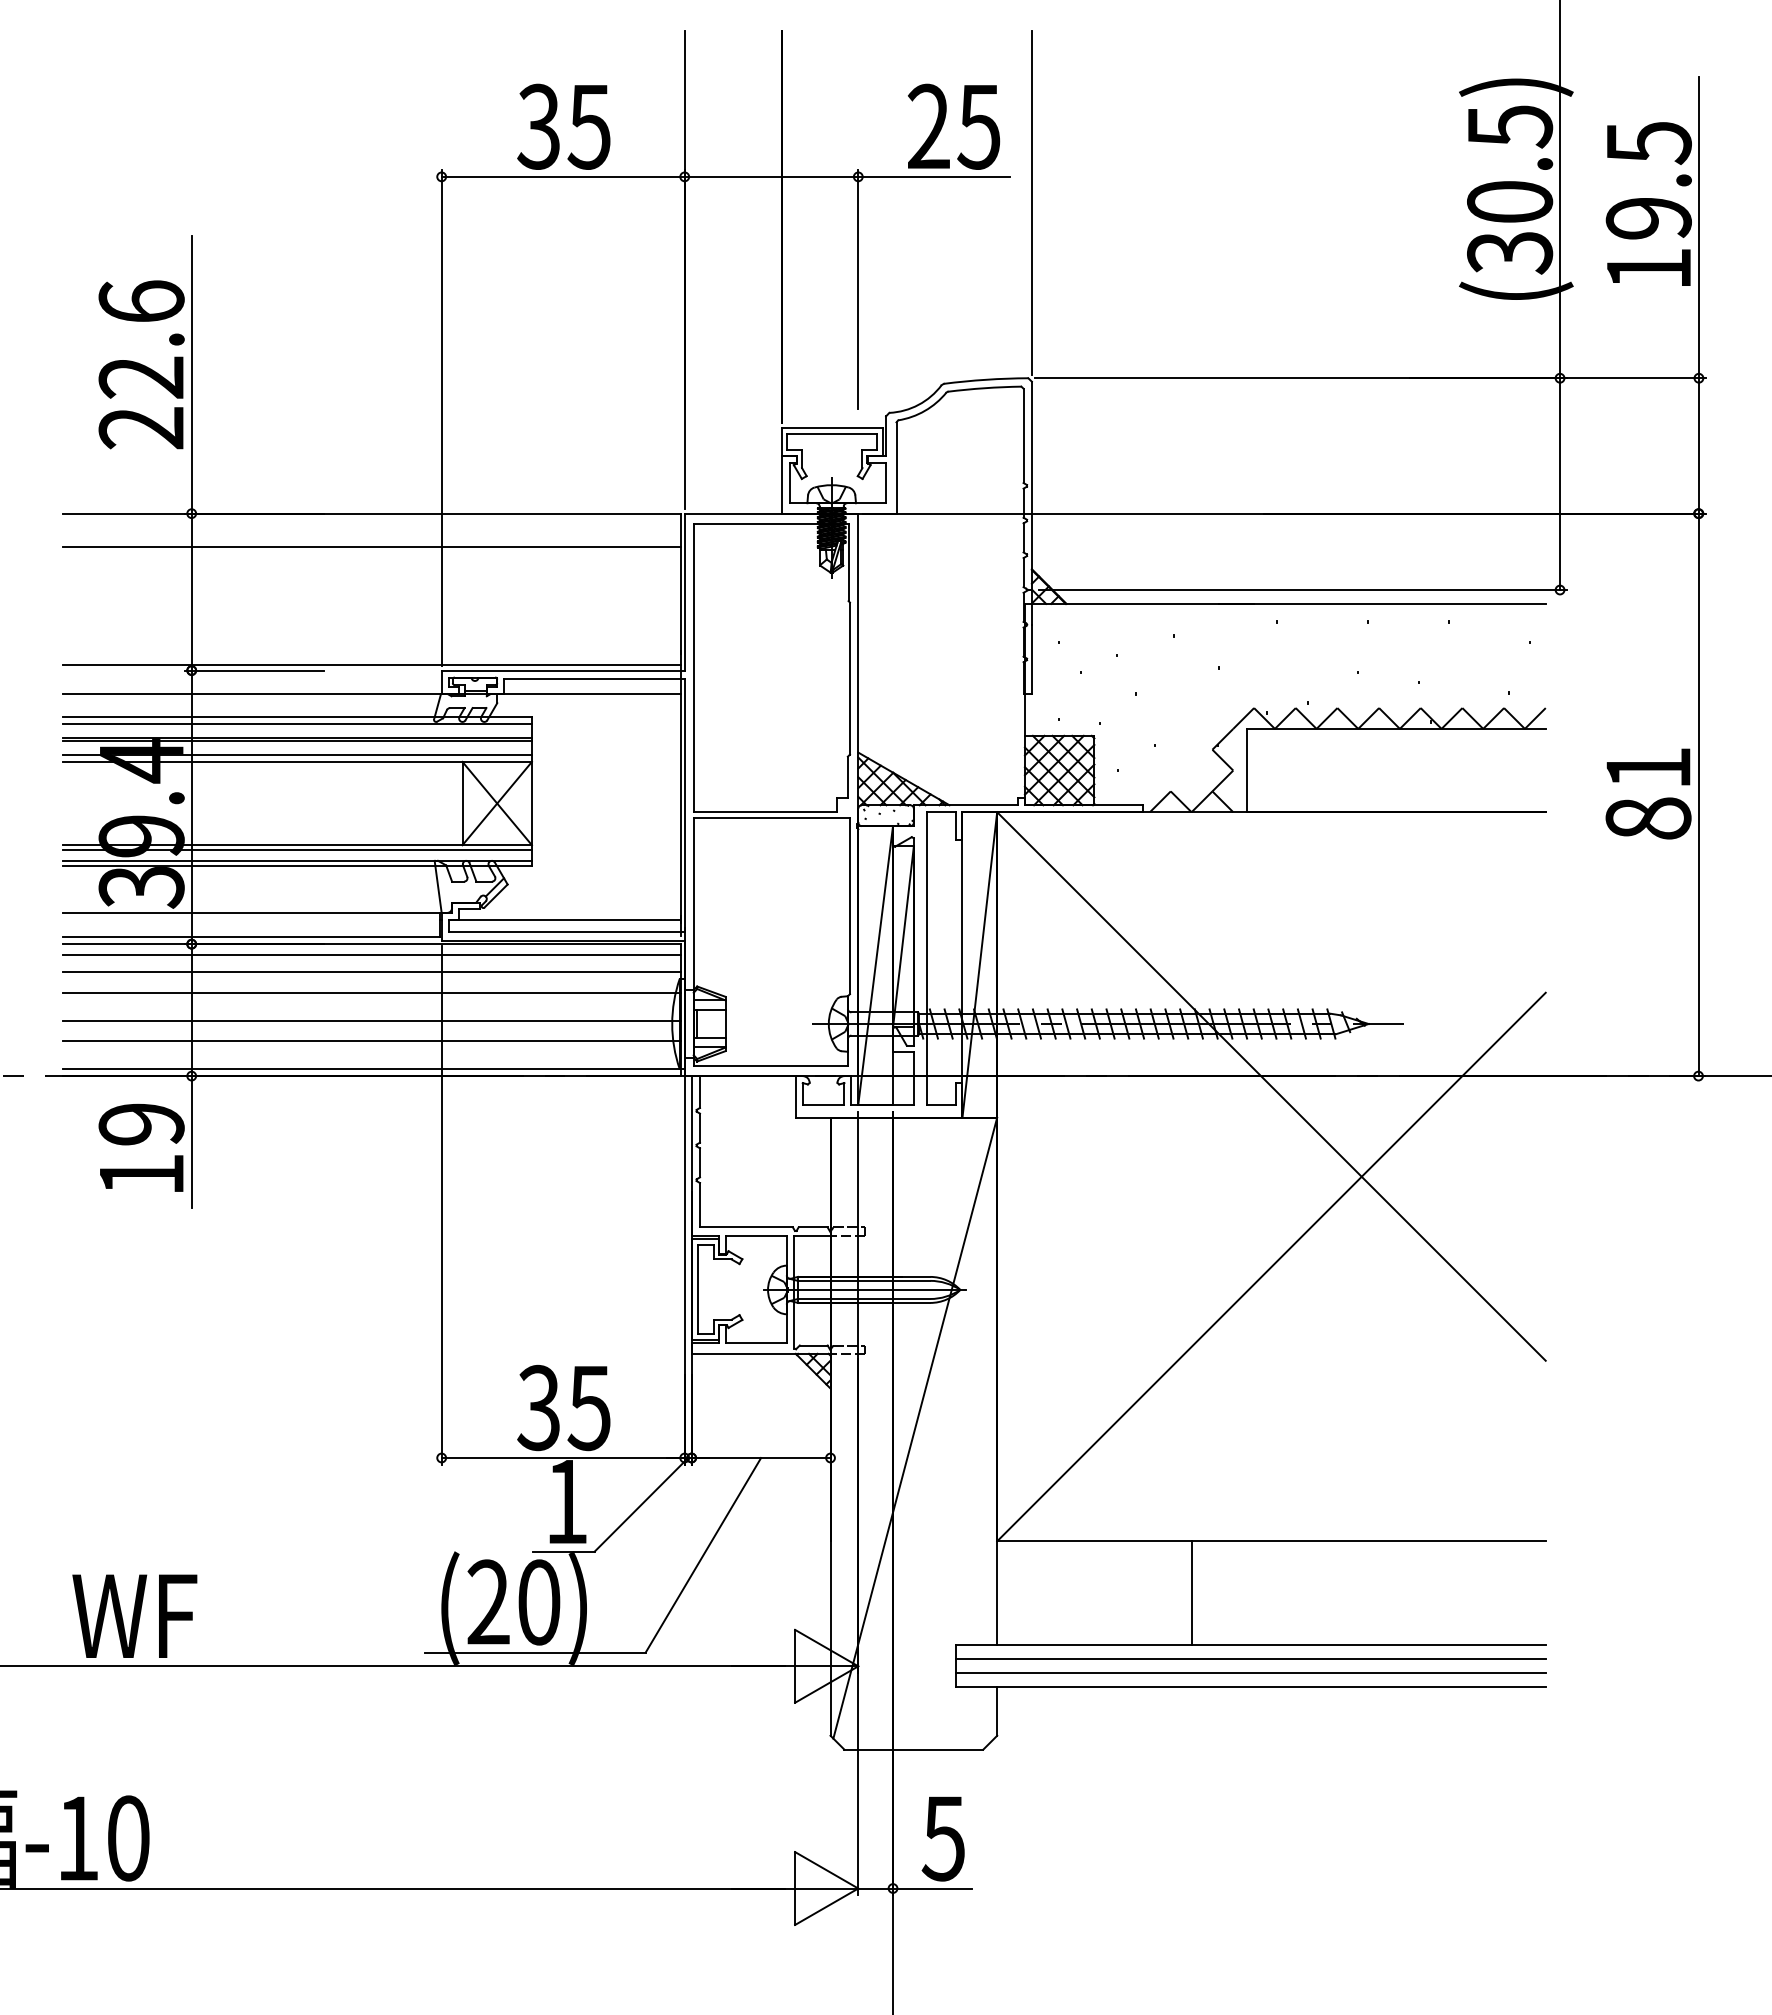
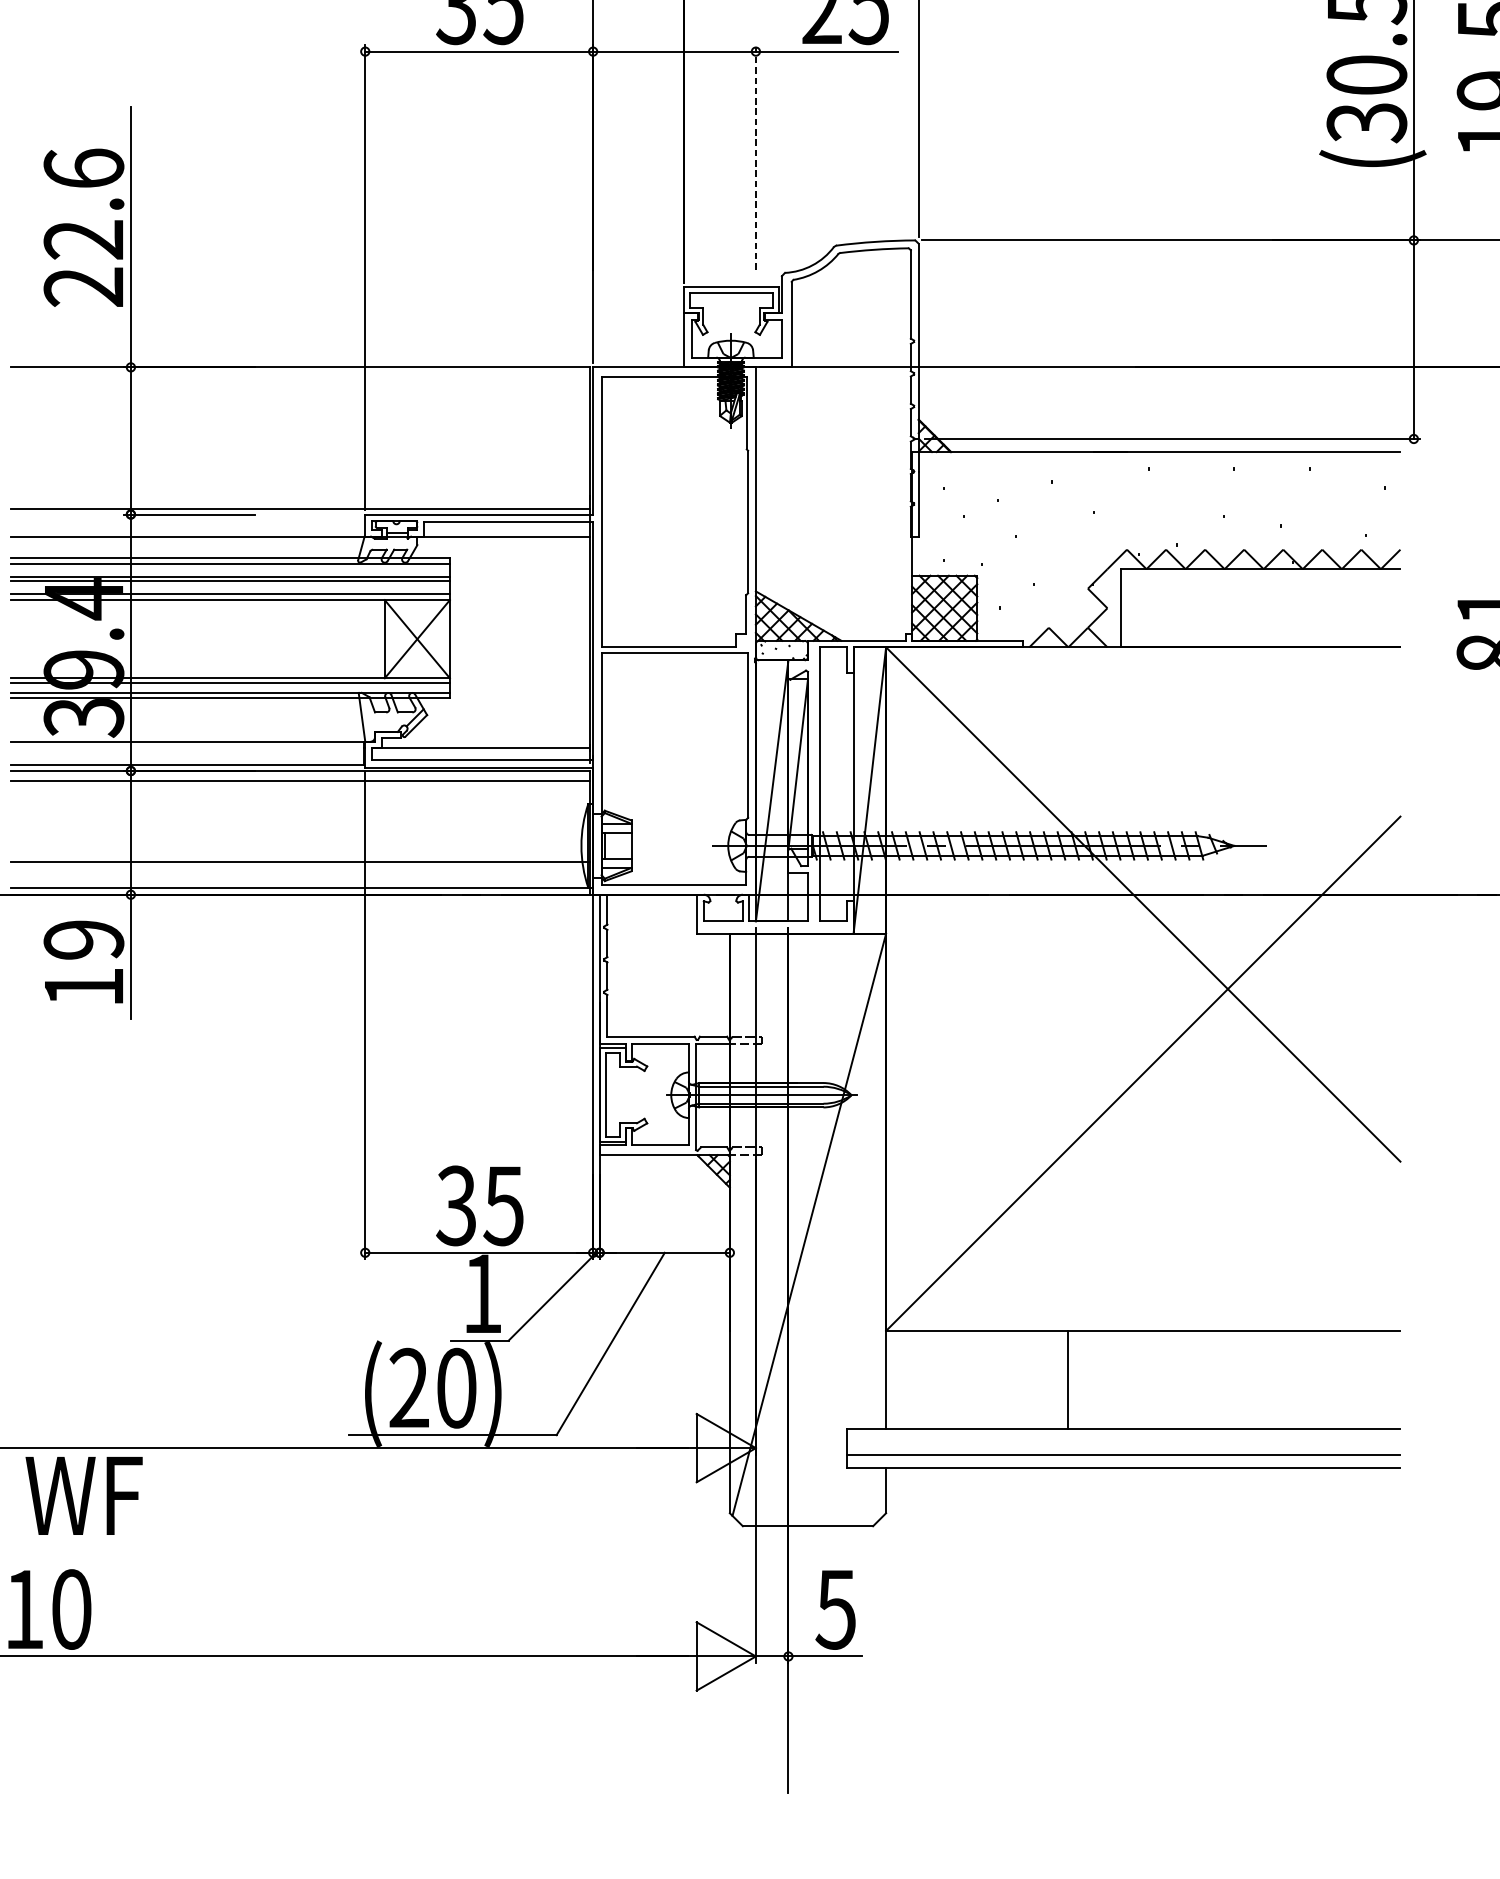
line: (858, 289) -> (756, 157), solid -> dashed
line: (372, 546) -> (300, 398), removed
line: (372, 971) -> (300, 796), removed
line: (372, 992) -> (300, 816), removed
line: (372, 1020) -> (300, 842), removed
text: (134, 1615) -> (83, 1495), moved
line: (1250, 1659) -> (1123, 1441), removed

